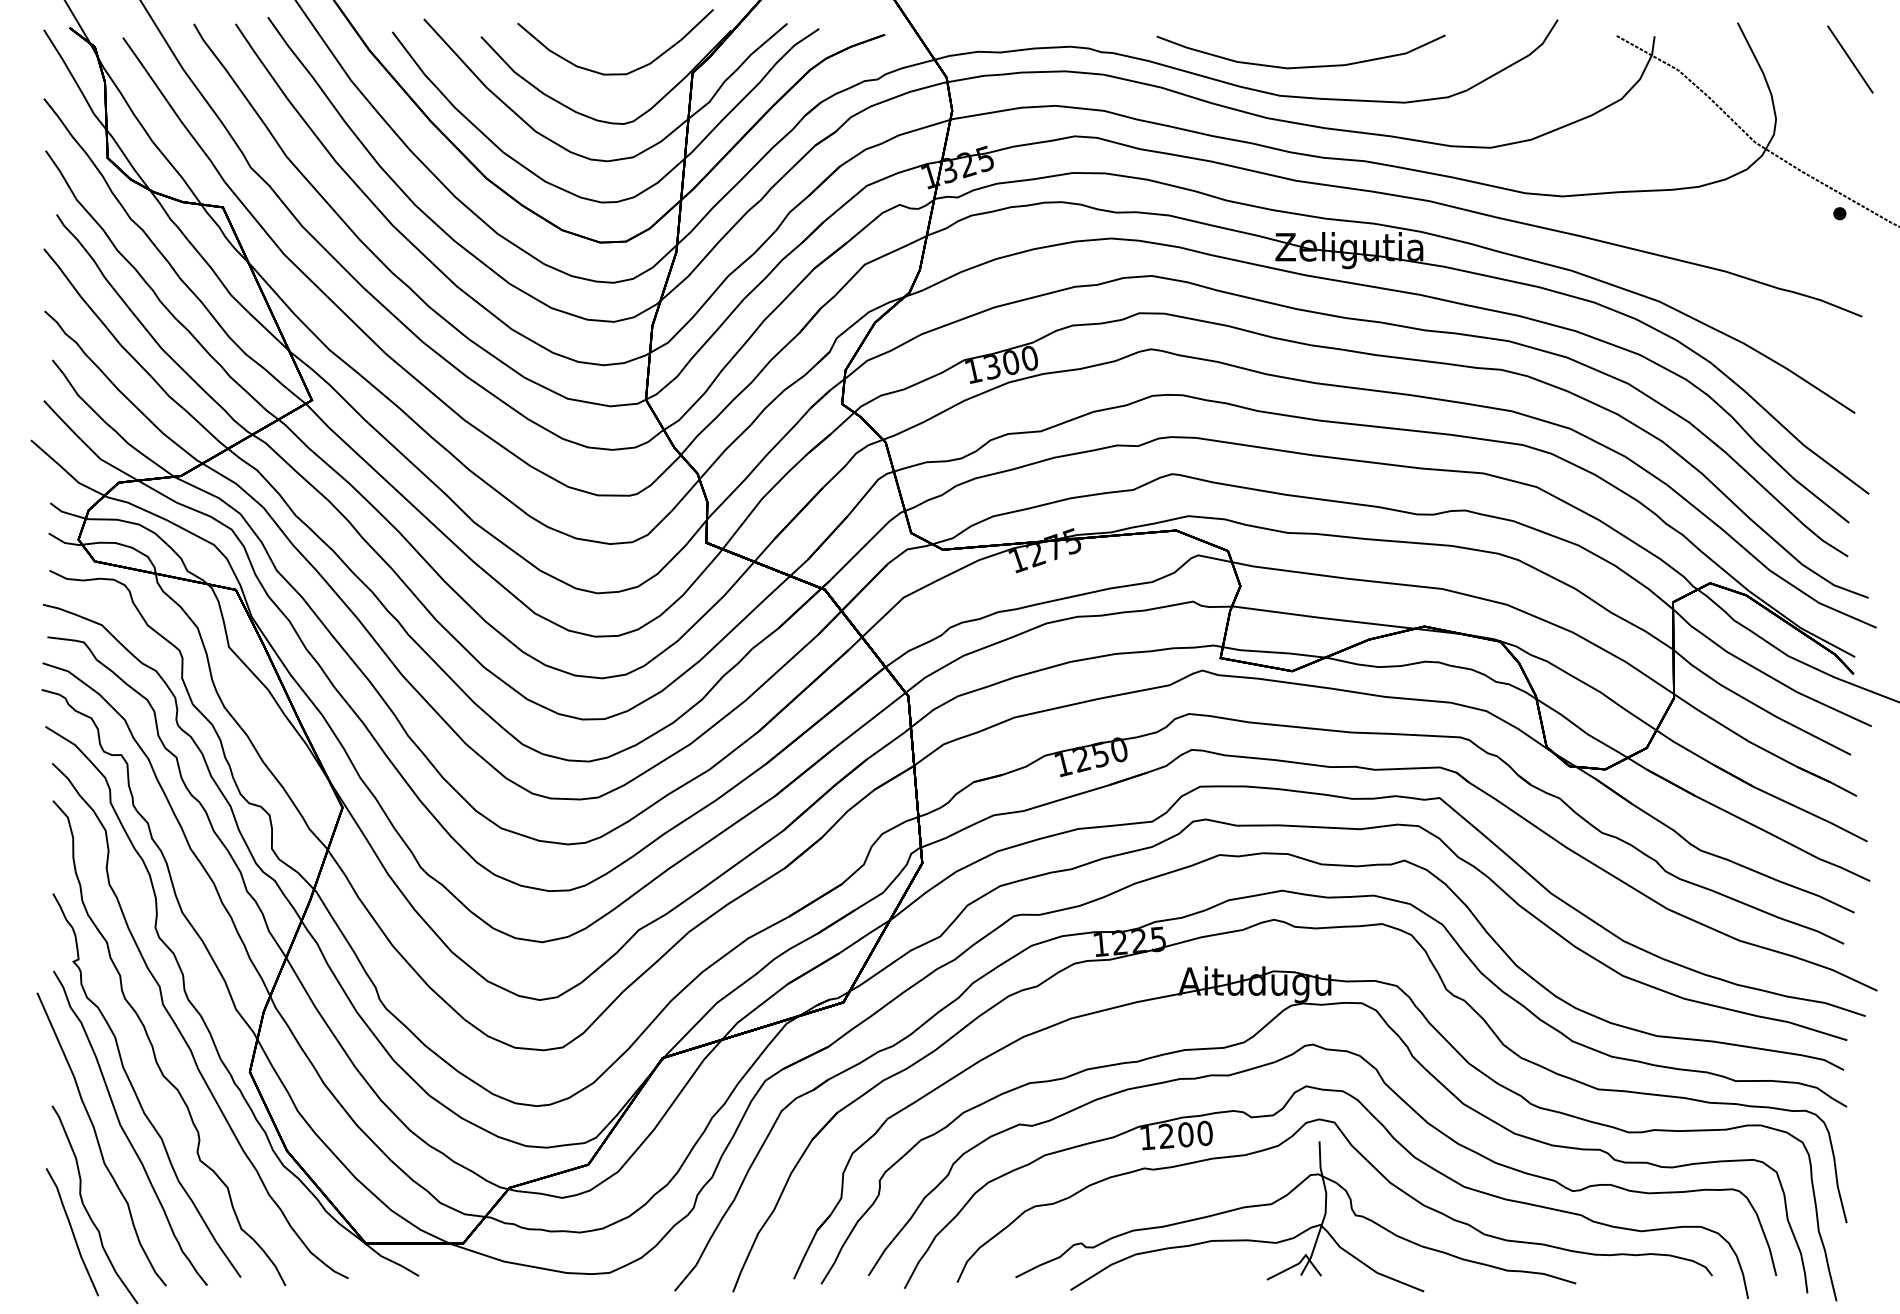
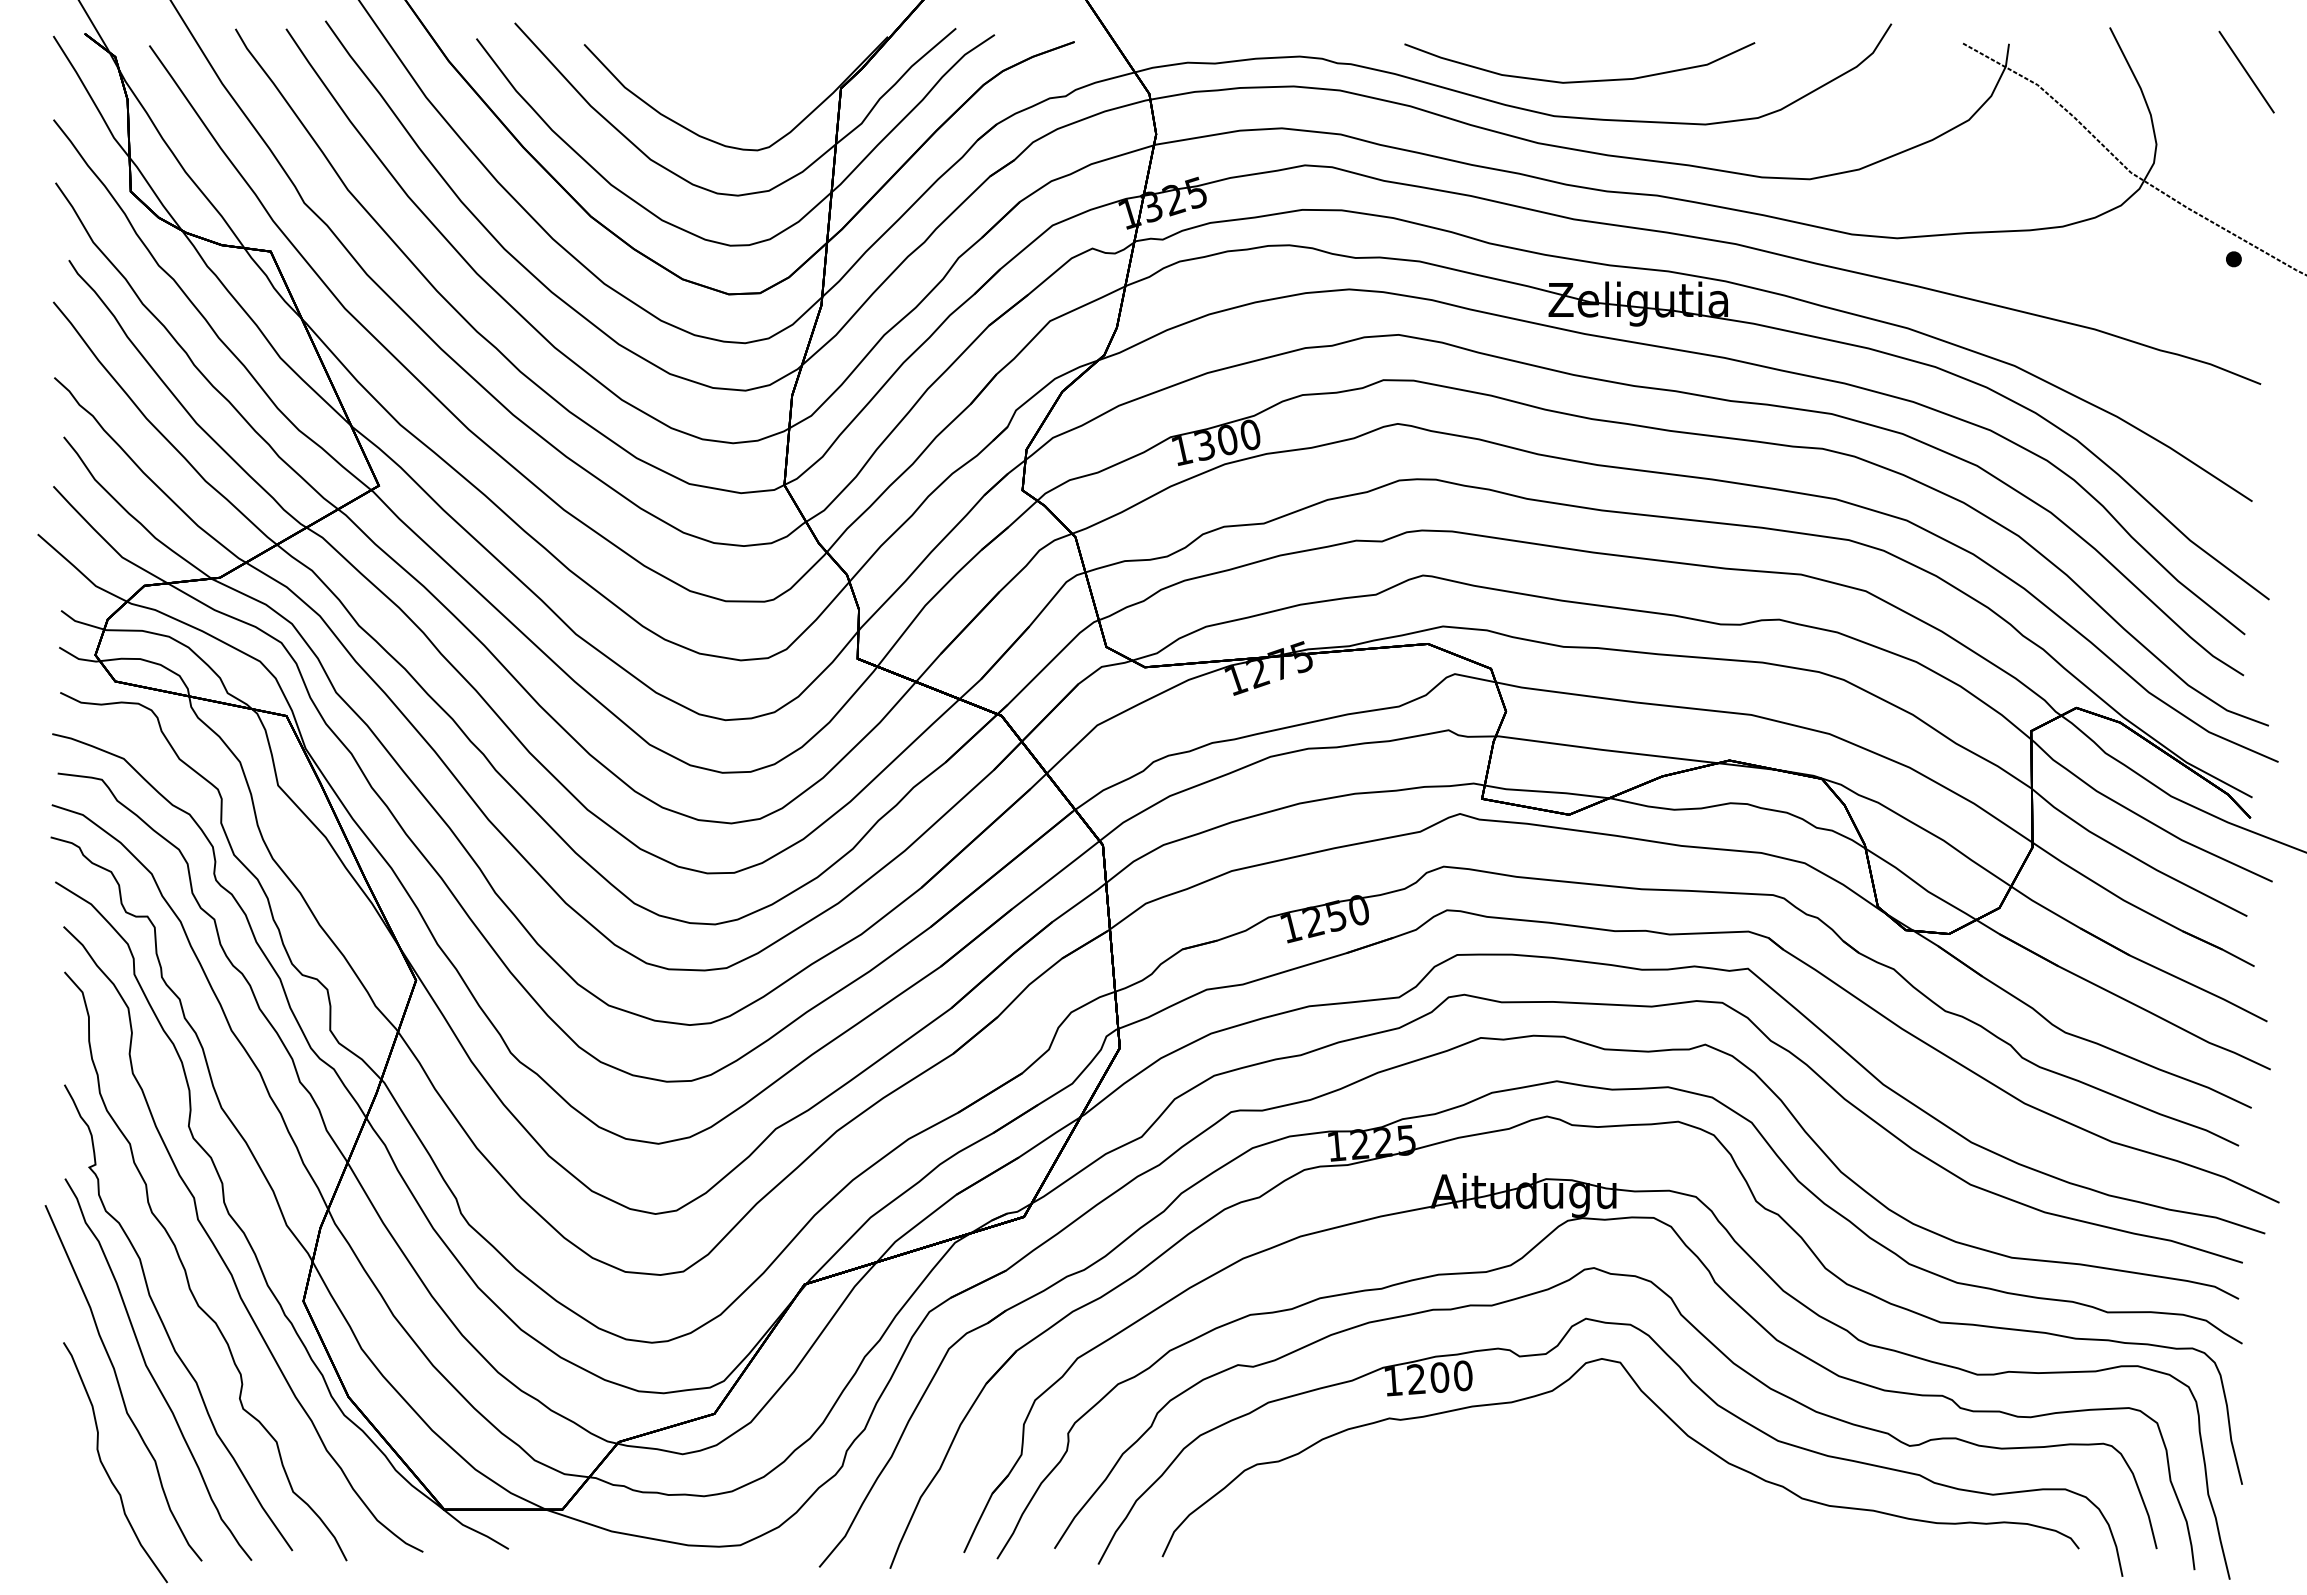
part: (615, 73) -> (747, 89), removed
part: (1305, 1229) -> (1585, 1492), removed
part: (72, 1232) -> (88, 1496), removed

